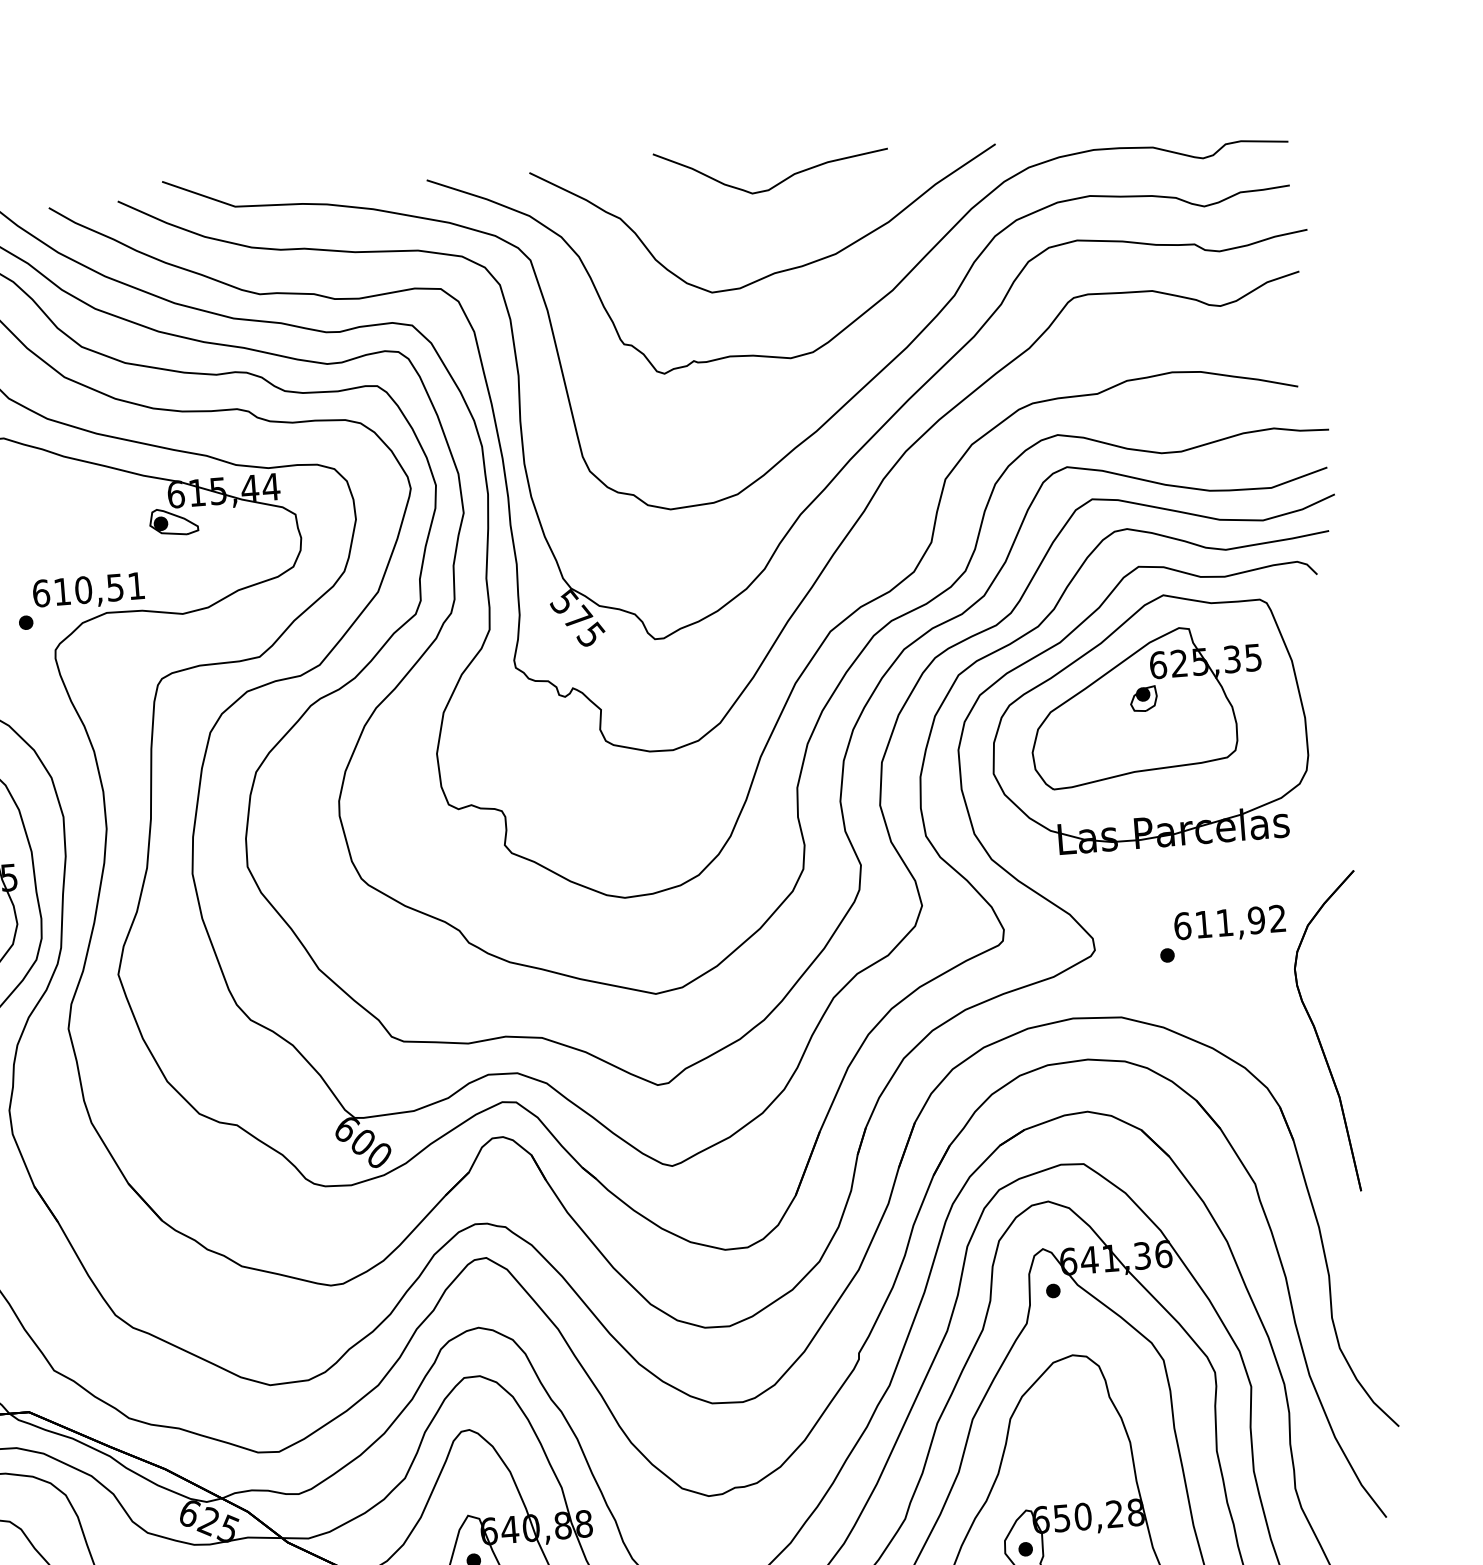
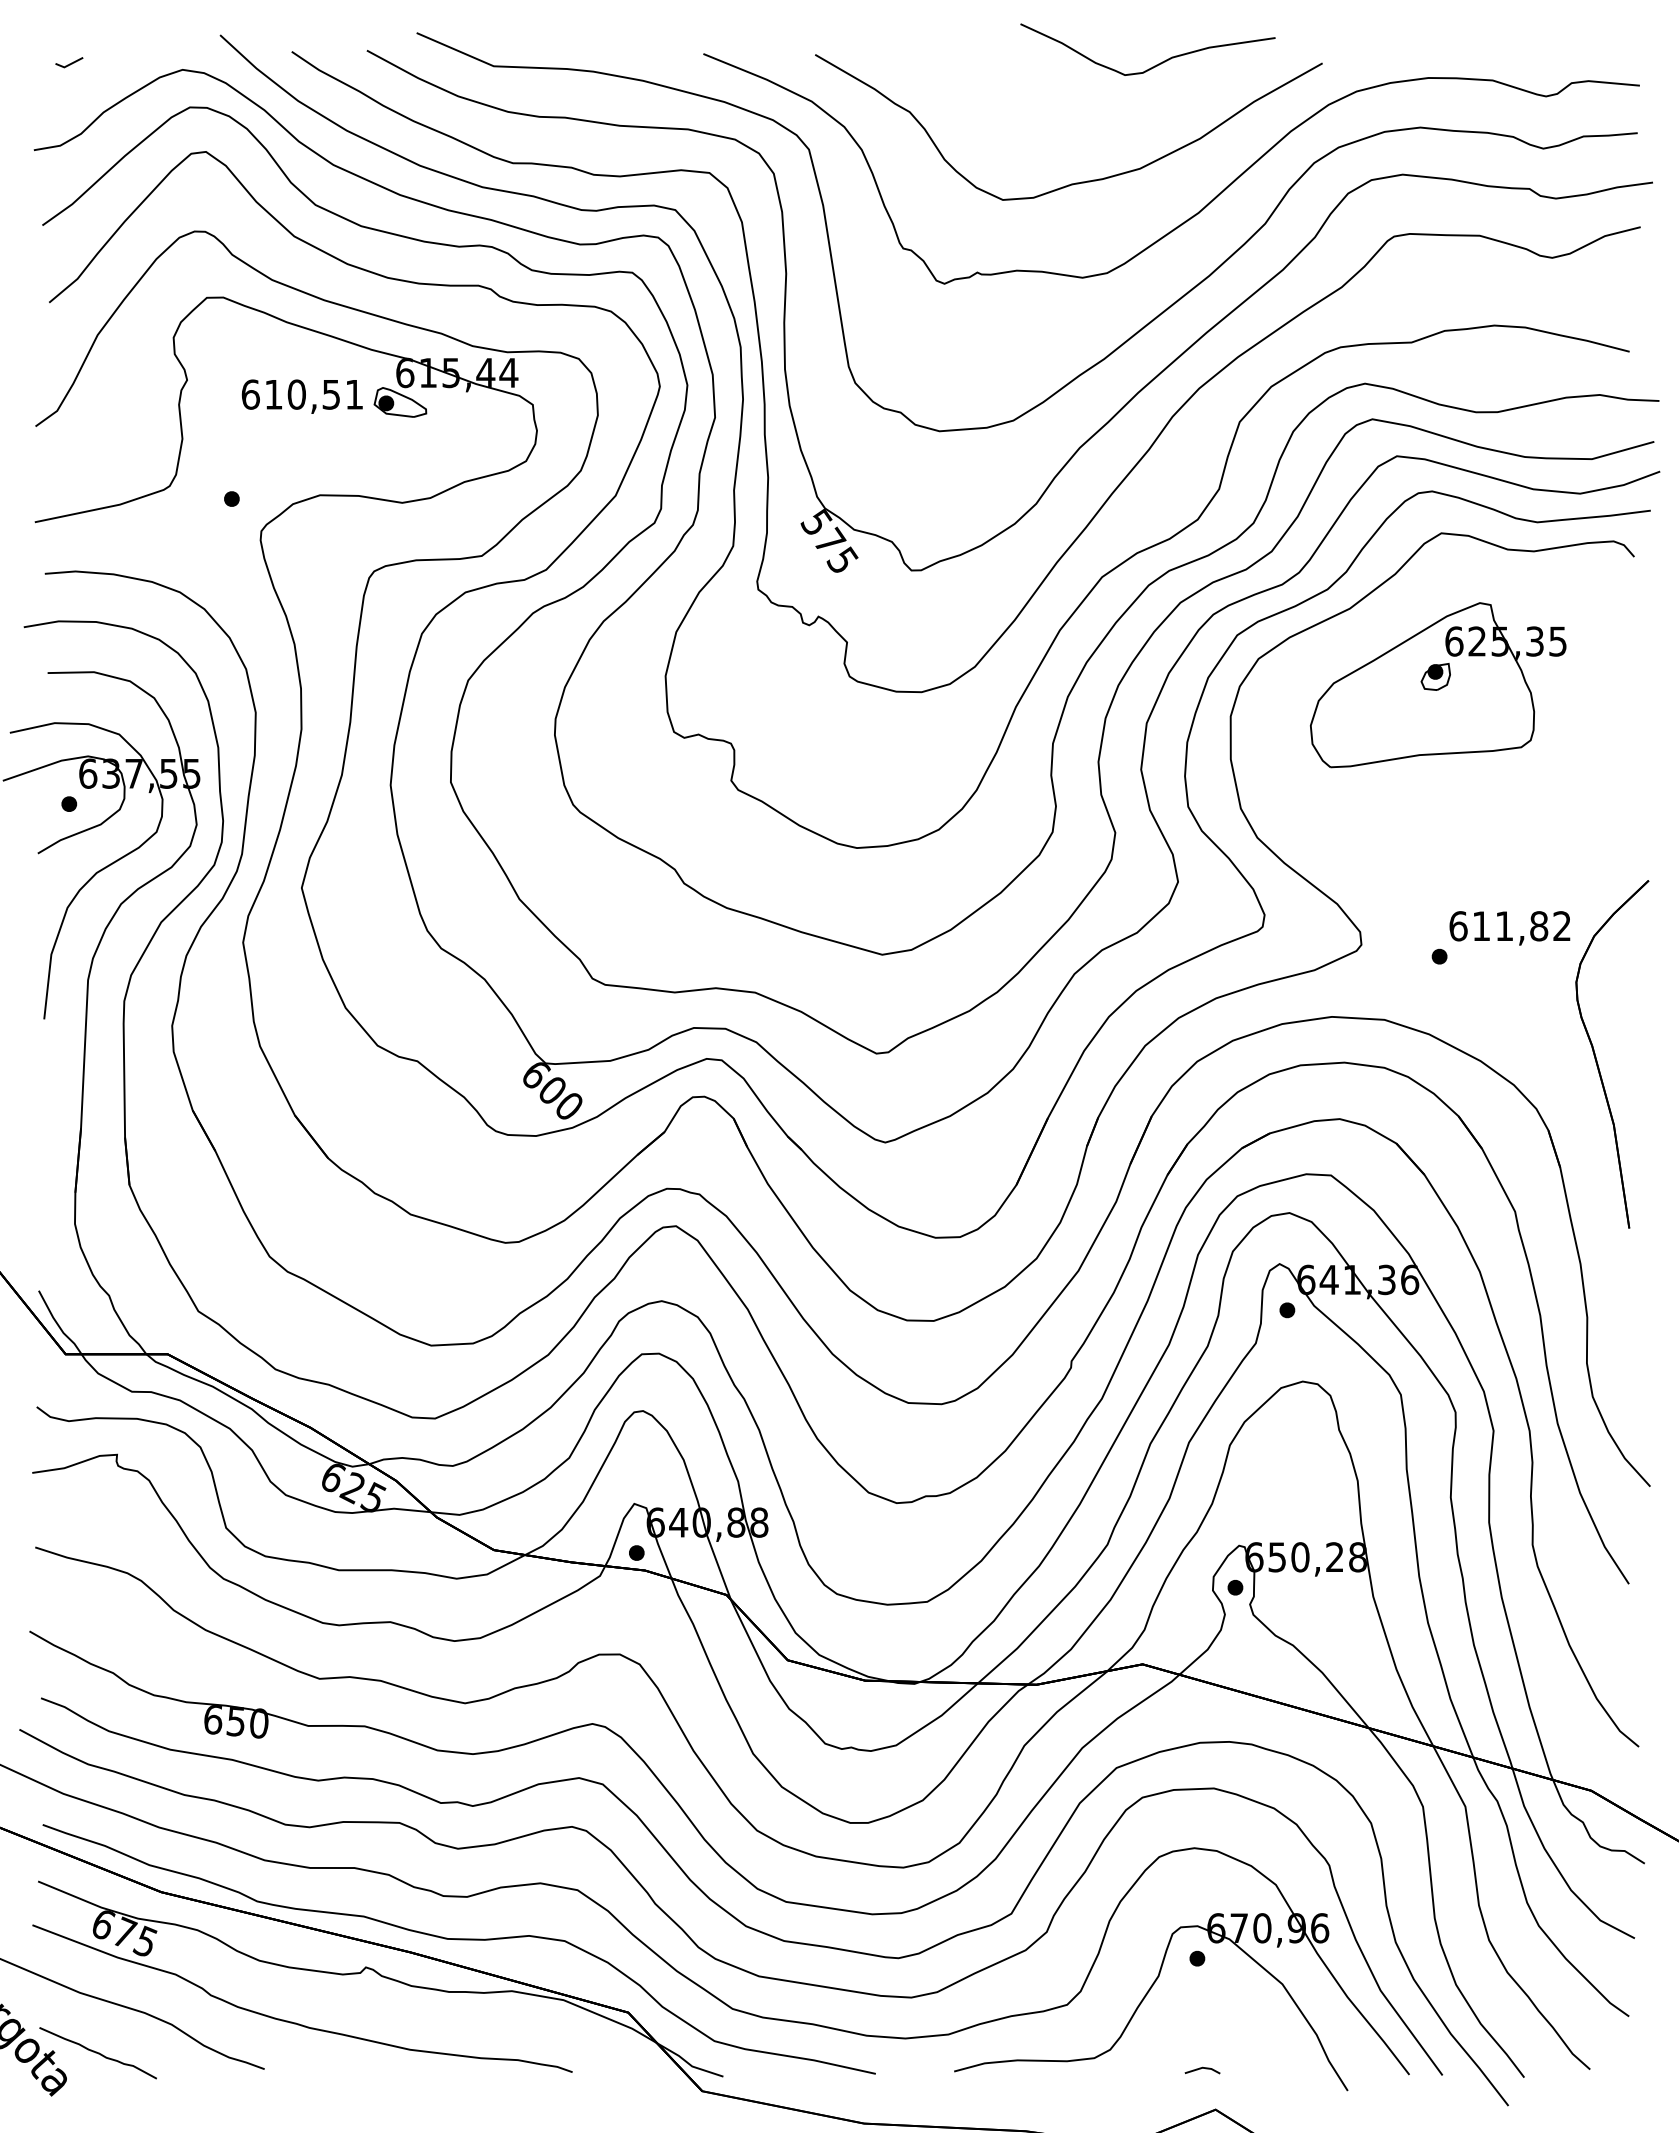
part: (778, 182) -> (1154, 65), moved
text: (87, 591) -> (301, 396), moved
part: (1148, 722) -> (1438, 702), removed
text: (1256, 920) -> (1539, 926), 611,92 -> 611,82

